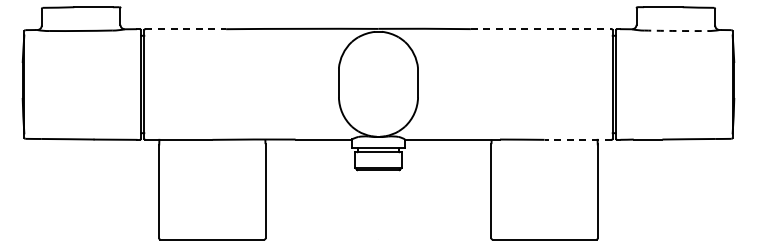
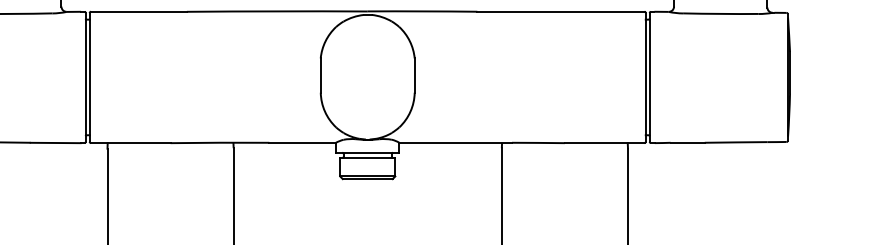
line: (186, 29) -> (139, 12), dashed -> solid
line: (541, 29) -> (561, 12), dashed -> solid
arc: (676, 30) -> (721, 13), dashed -> solid
line: (578, 139) -> (605, 142), dashed -> solid

